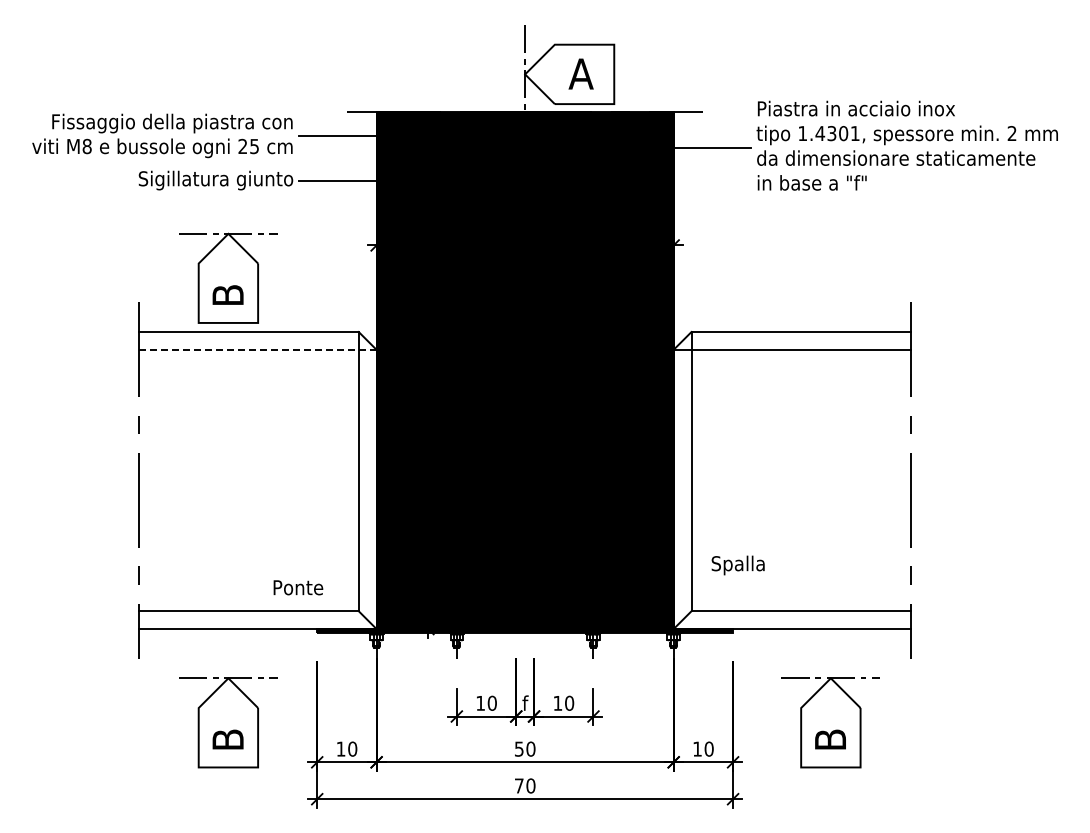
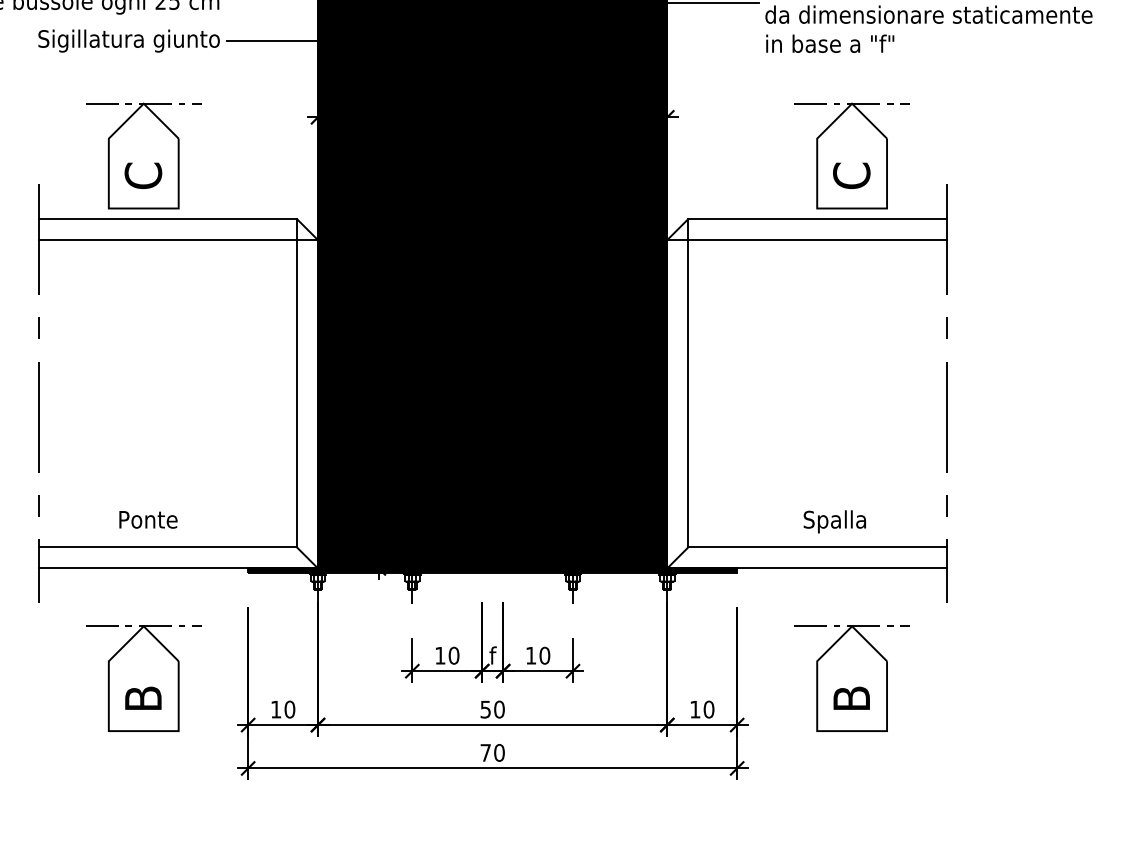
part: (830, 277) -> (851, 155), added
text: (228, 295) -> (143, 176), B -> C
line: (257, 349) -> (177, 239), dashed -> solid
text: (737, 565) -> (834, 521), moved
text: (298, 587) -> (148, 519), moved

